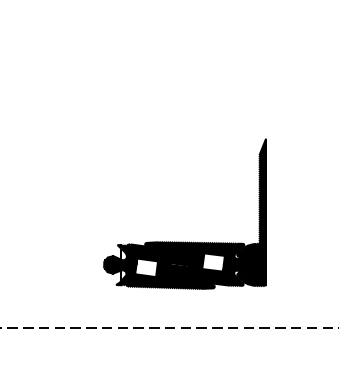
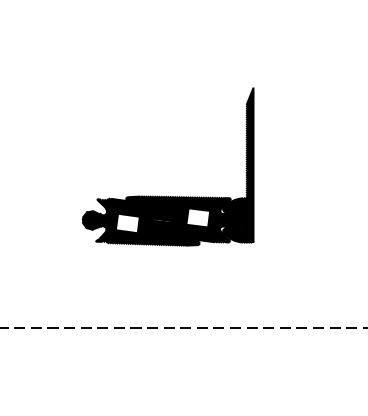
part: (184, 242) -> (167, 196), moved

